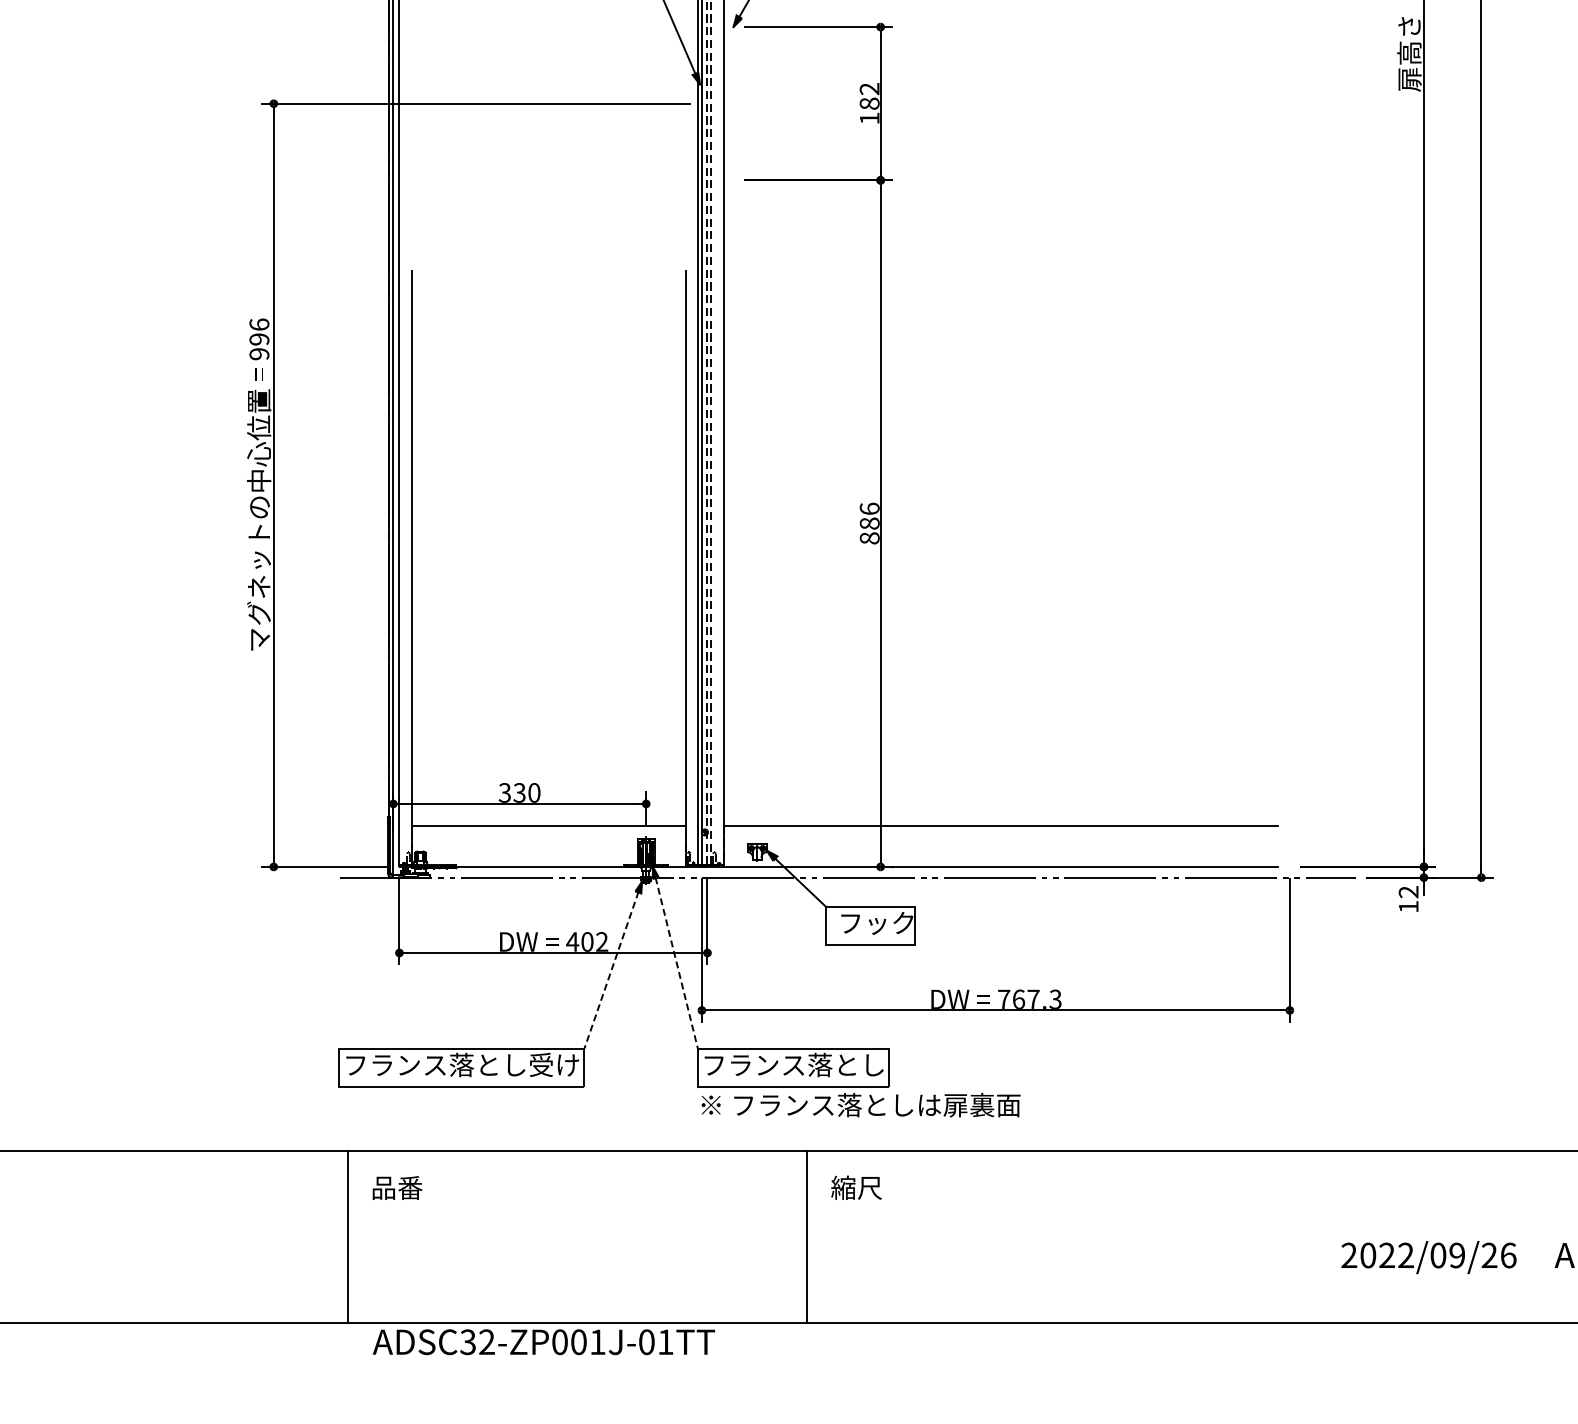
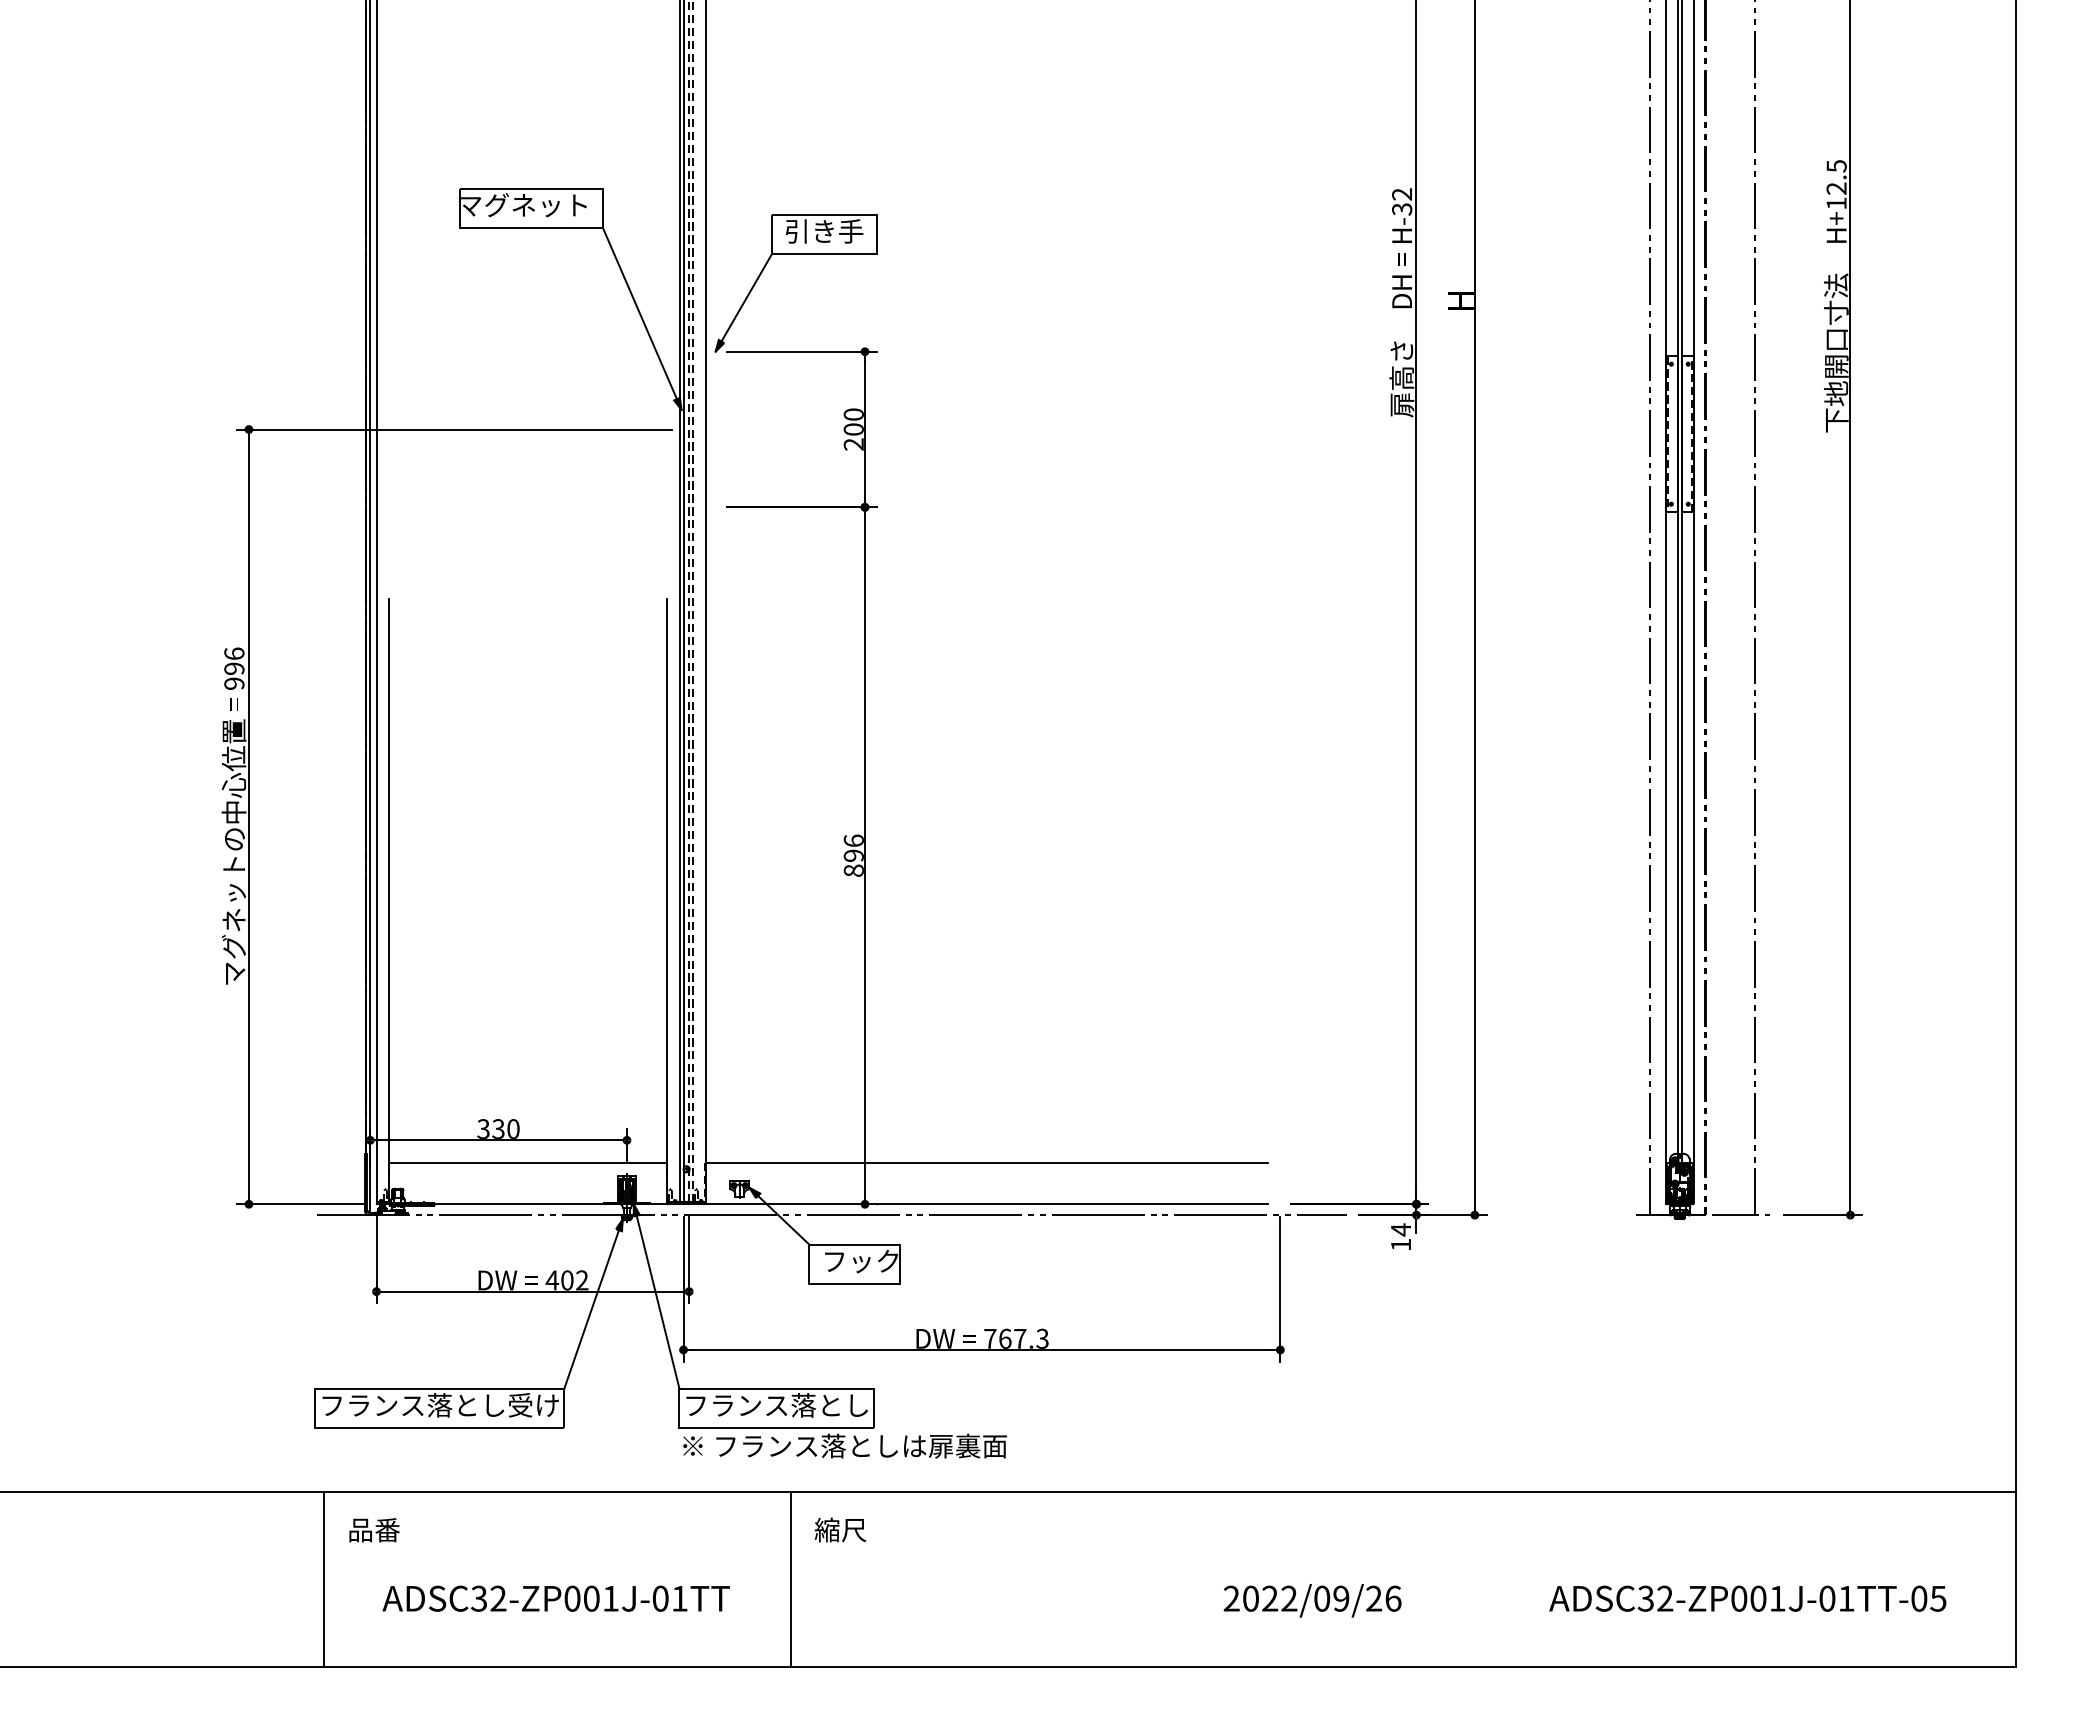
text: (869, 103) -> (853, 429), 182 -> 200
text: (869, 523) -> (853, 855), 886 -> 896
text: (1408, 891) -> (1400, 1229), 12 -> 14
line: (675, 958) -> (656, 1297), dashed -> solid
line: (613, 964) -> (593, 1303), dashed -> solid
text: (1428, 1257) -> (1312, 1600), moved
text: (543, 1341) -> (555, 1598), moved

